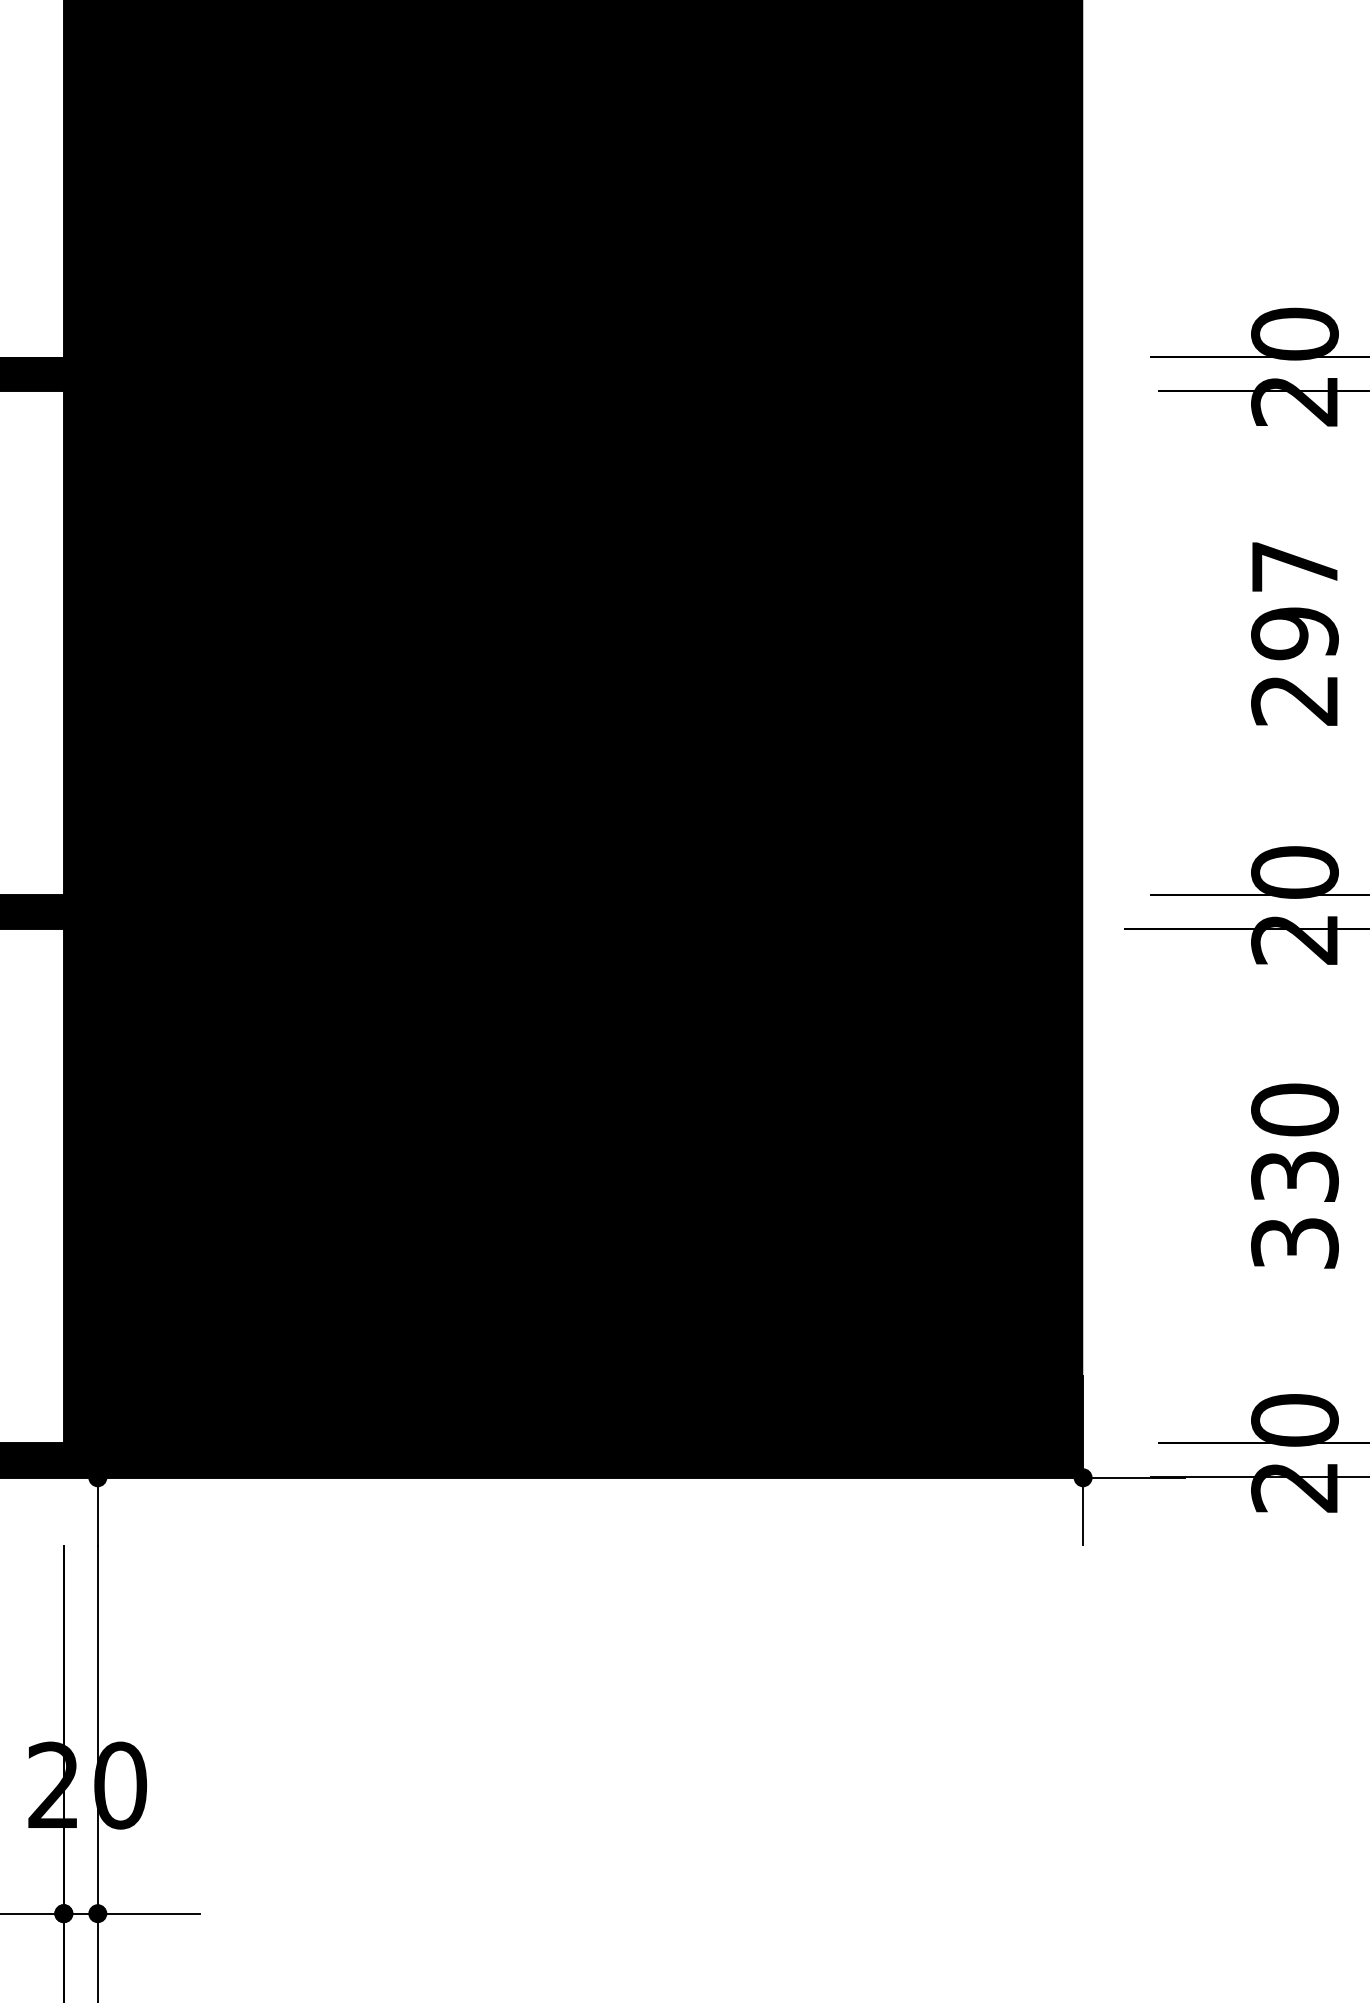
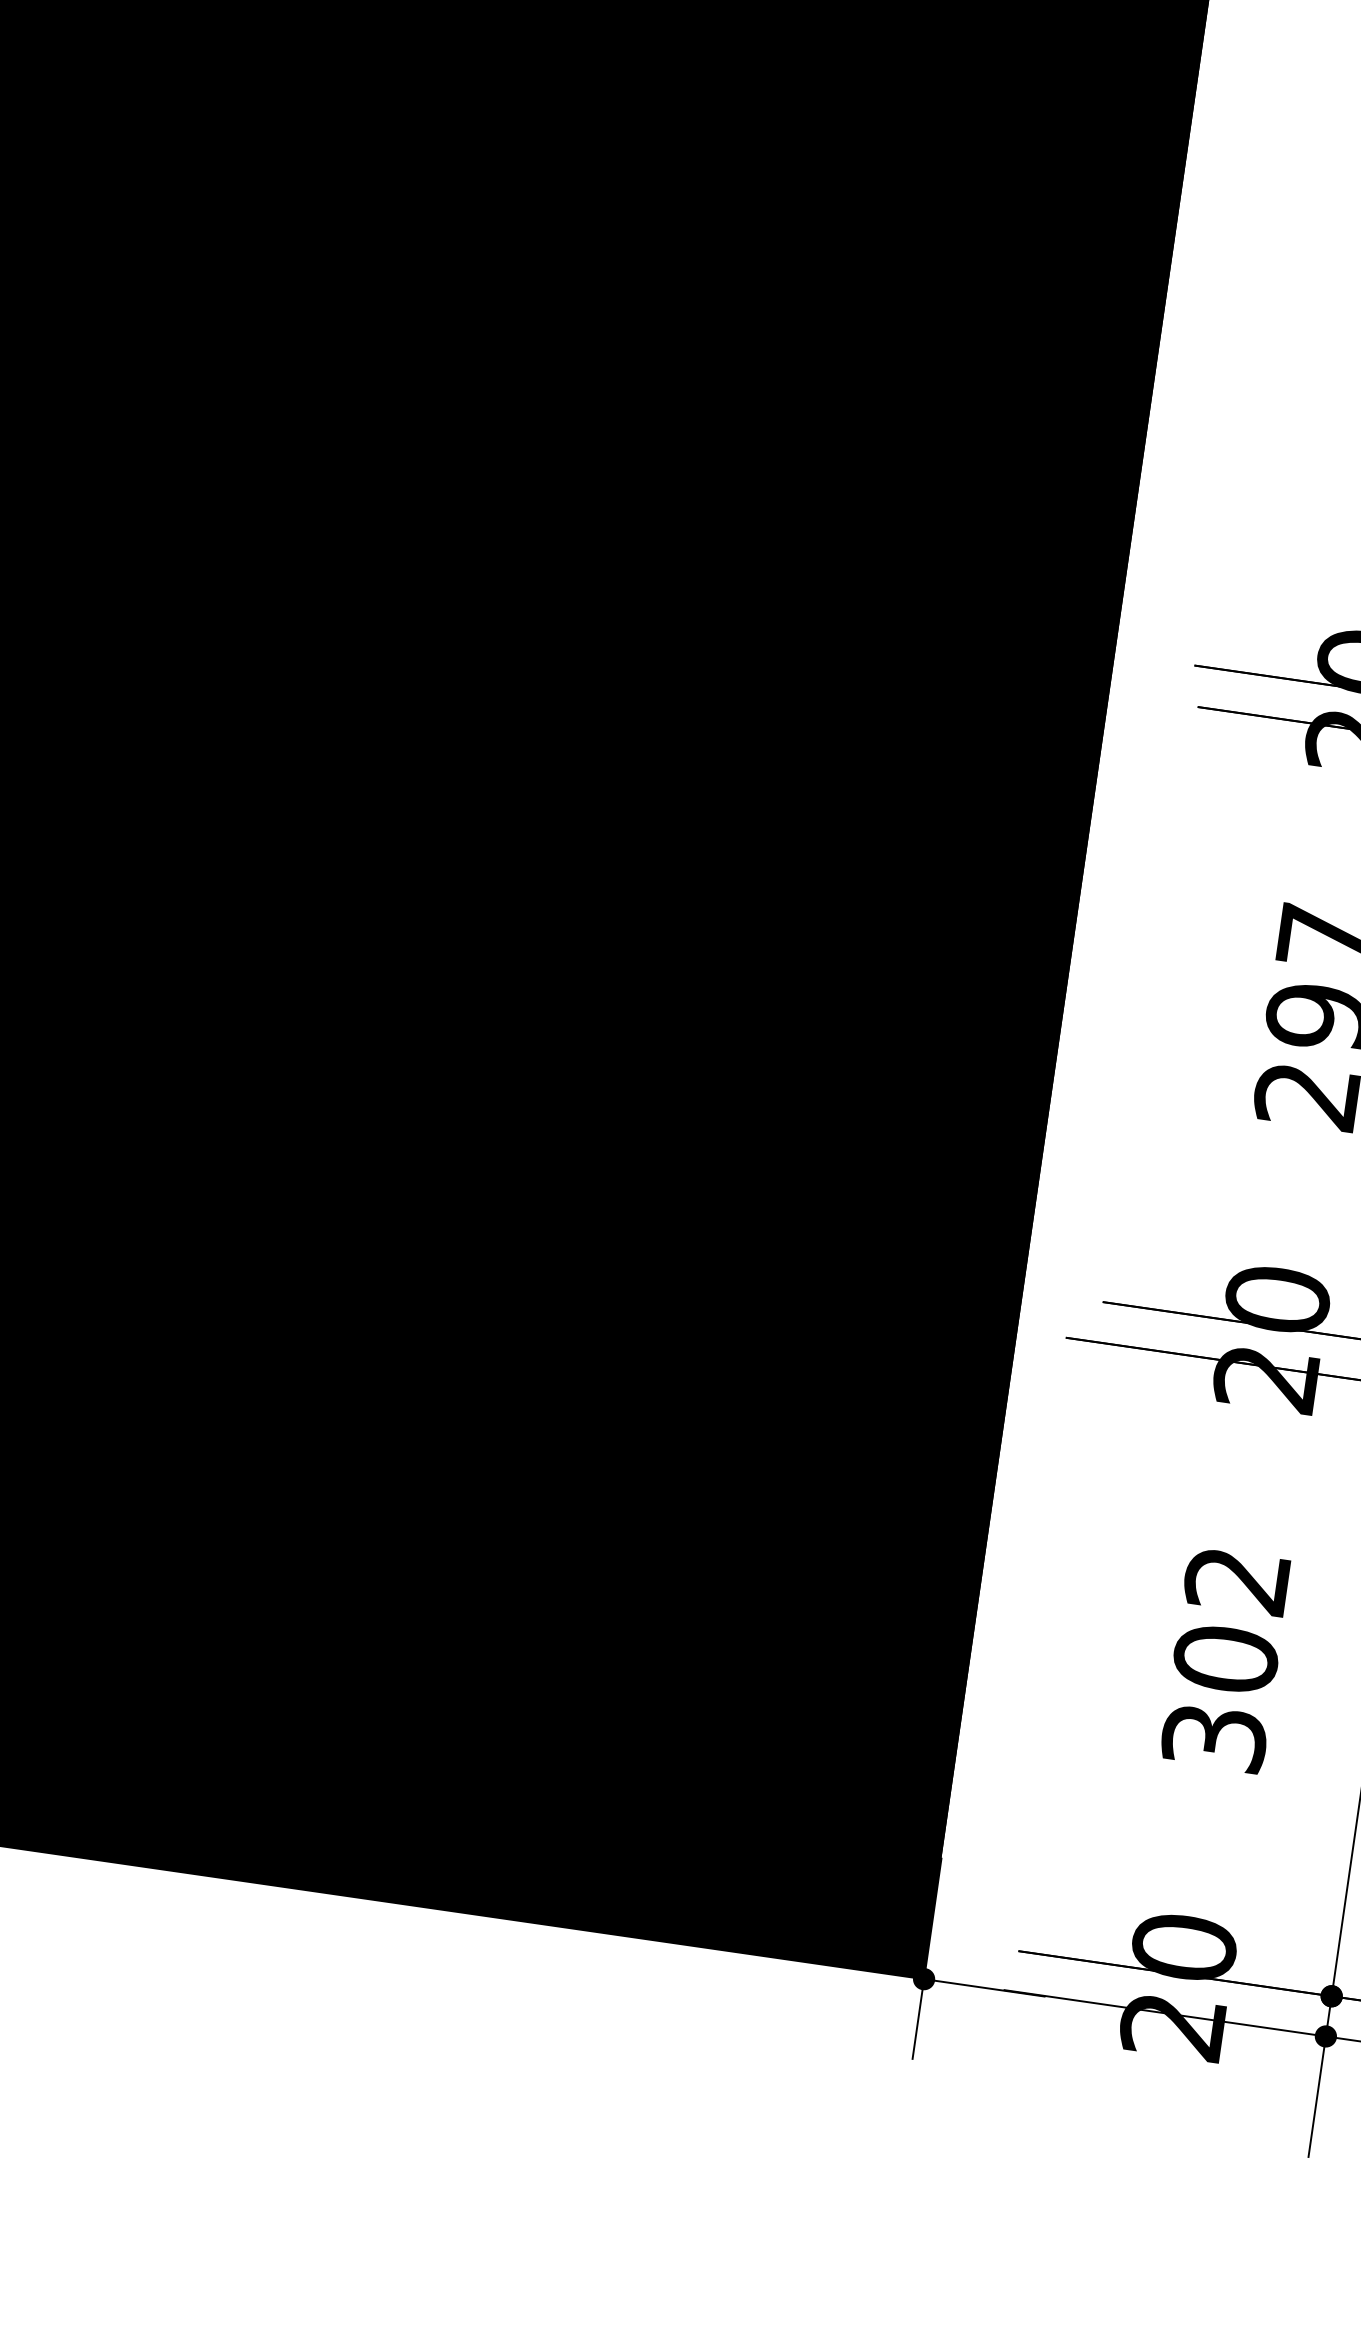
text: (1294, 1142) -> (1231, 1618), 330 -> 302

